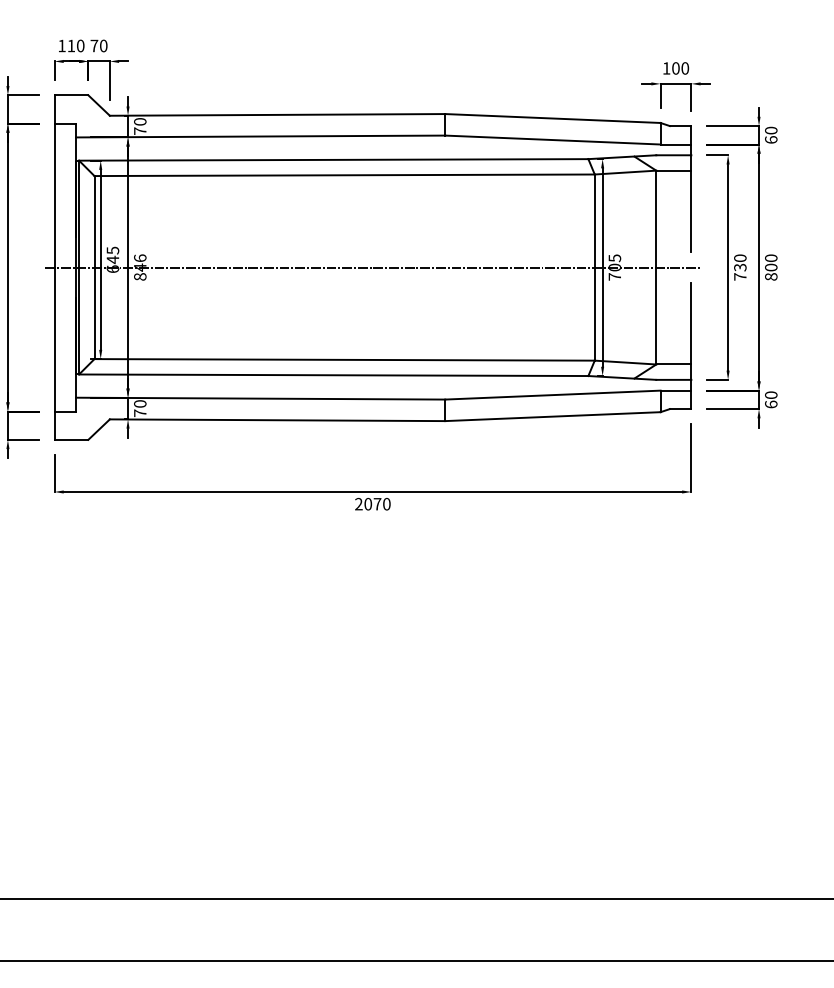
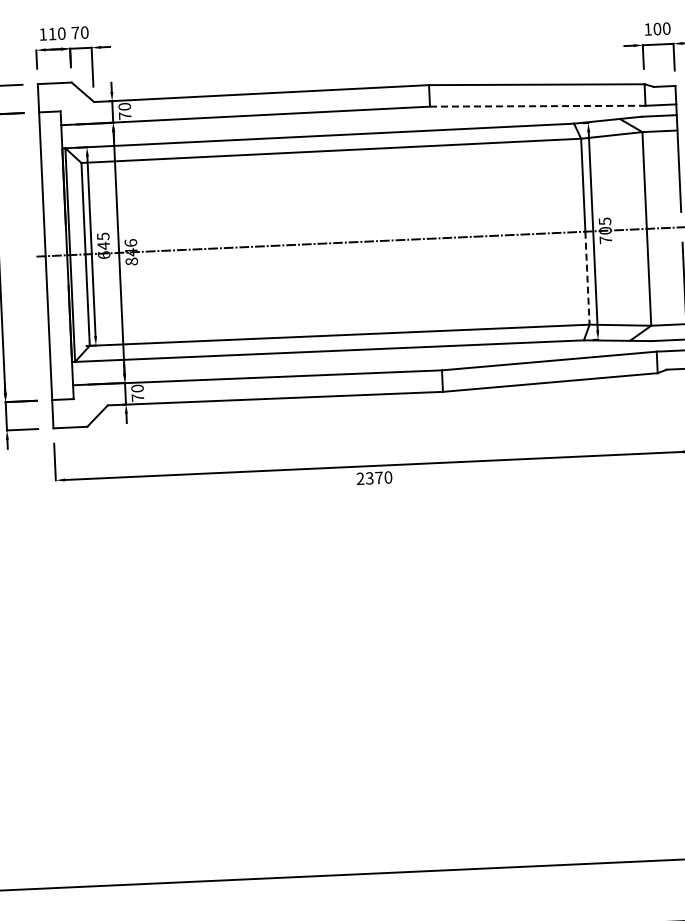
line: (552, 140) -> (537, 106), solid -> dashed
line: (594, 314) -> (587, 278), solid -> dashed
text: (368, 504) -> (370, 478), 2070 -> 2370

